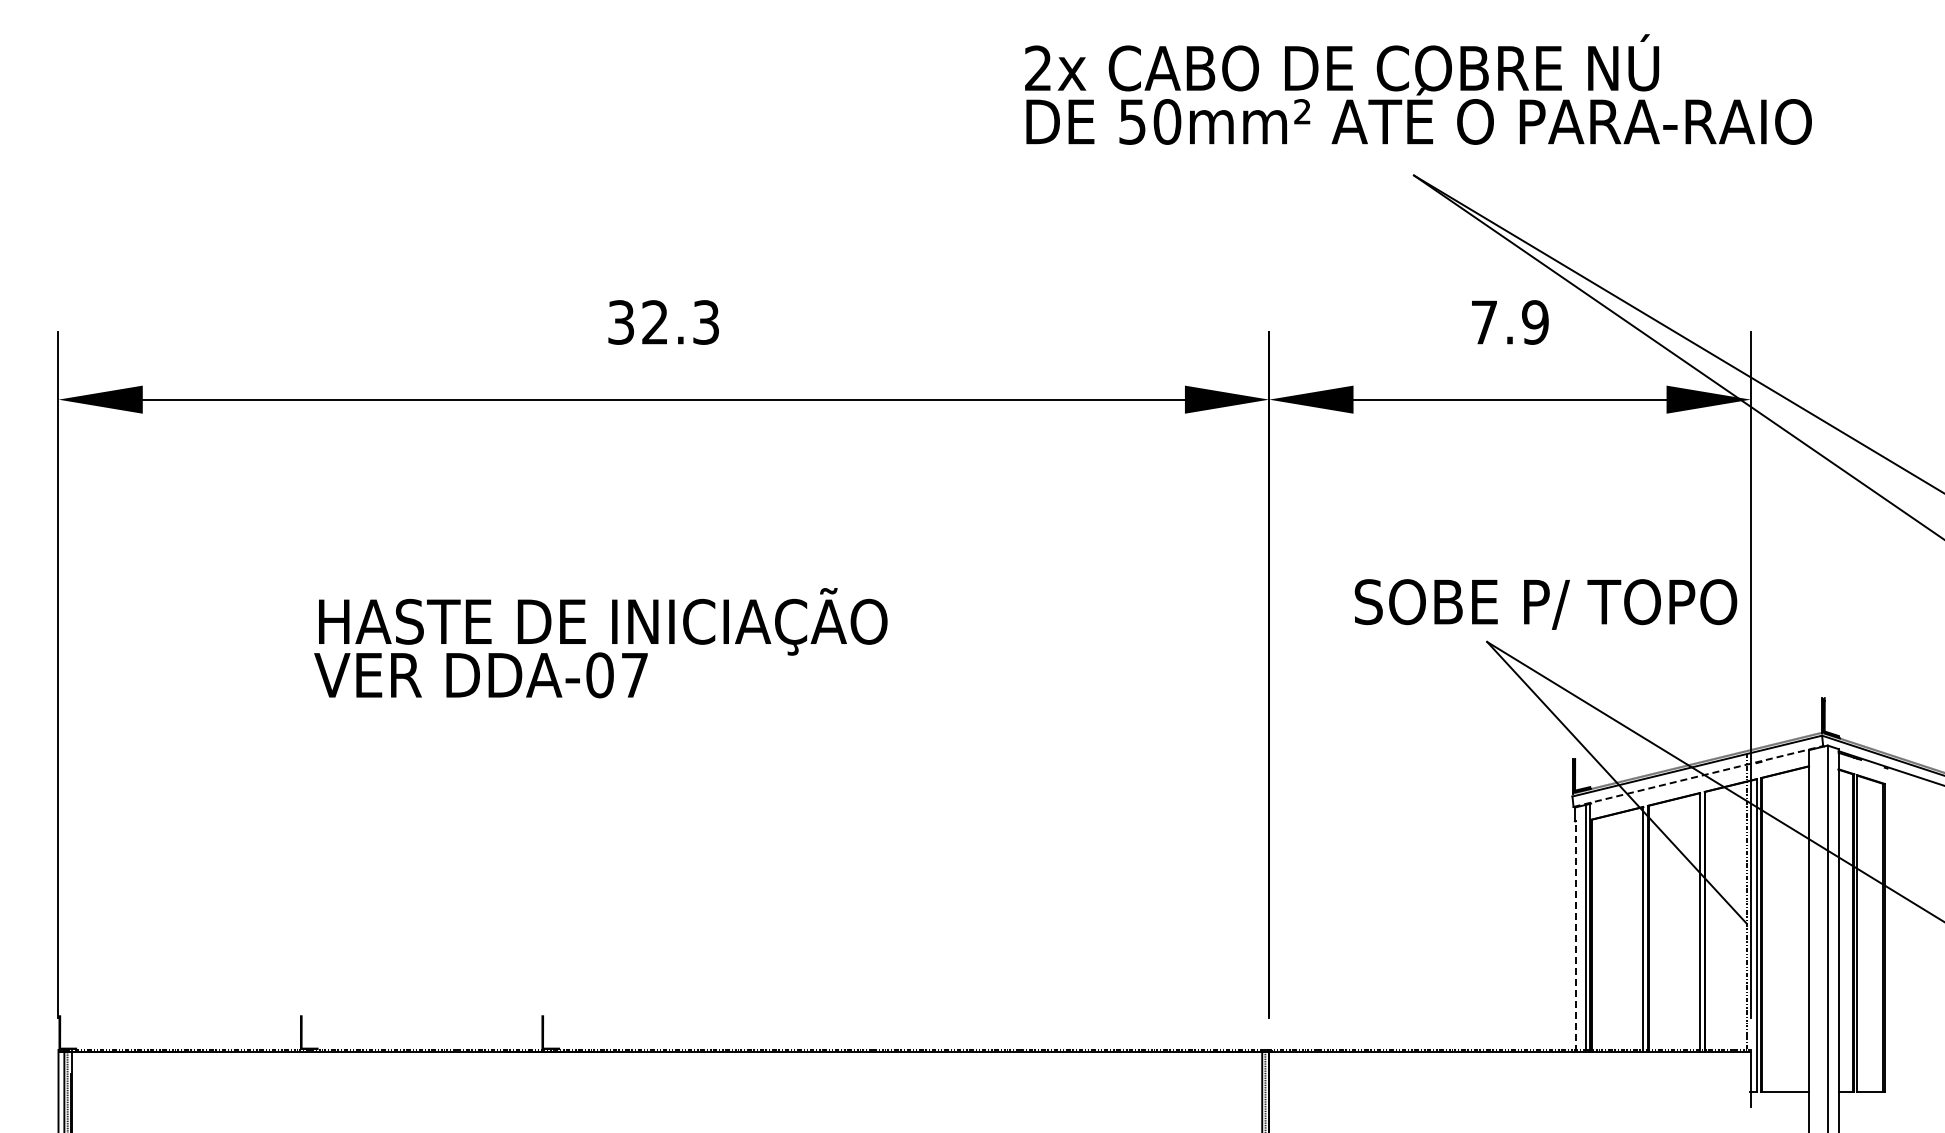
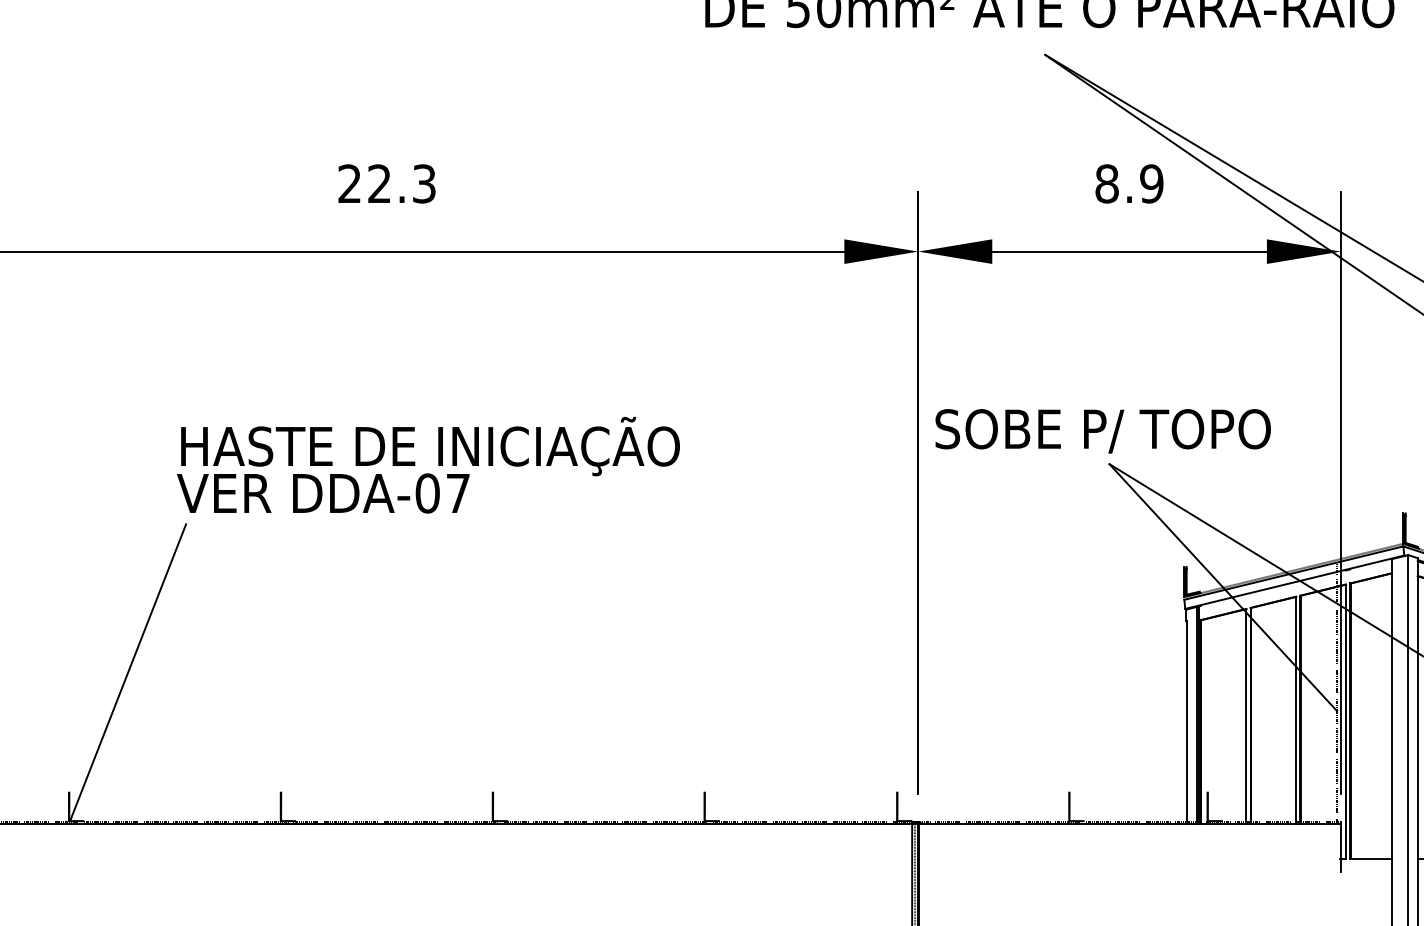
text: (620, 322) -> (349, 183), 32.3 -> 22.3
text: (1484, 322) -> (1107, 183), 7.9 -> 8.9
text: (1545, 604) -> (1102, 431), moved
text: (600, 643) -> (428, 465), moved
line: (1698, 776) -> (1294, 582), dashed -> solid
line: (368, 879) -> (128, 672), added
line: (1575, 936) -> (1187, 722), dashed -> solid
fill: (792, 1032) -> (500, 806), added
fill: (1033, 1032) -> (711, 806), added
fill: (1252, 1032) -> (903, 806), added
fill: (1449, 1032) -> (1076, 806), added
fill: (1606, 1032) -> (1214, 806), added

